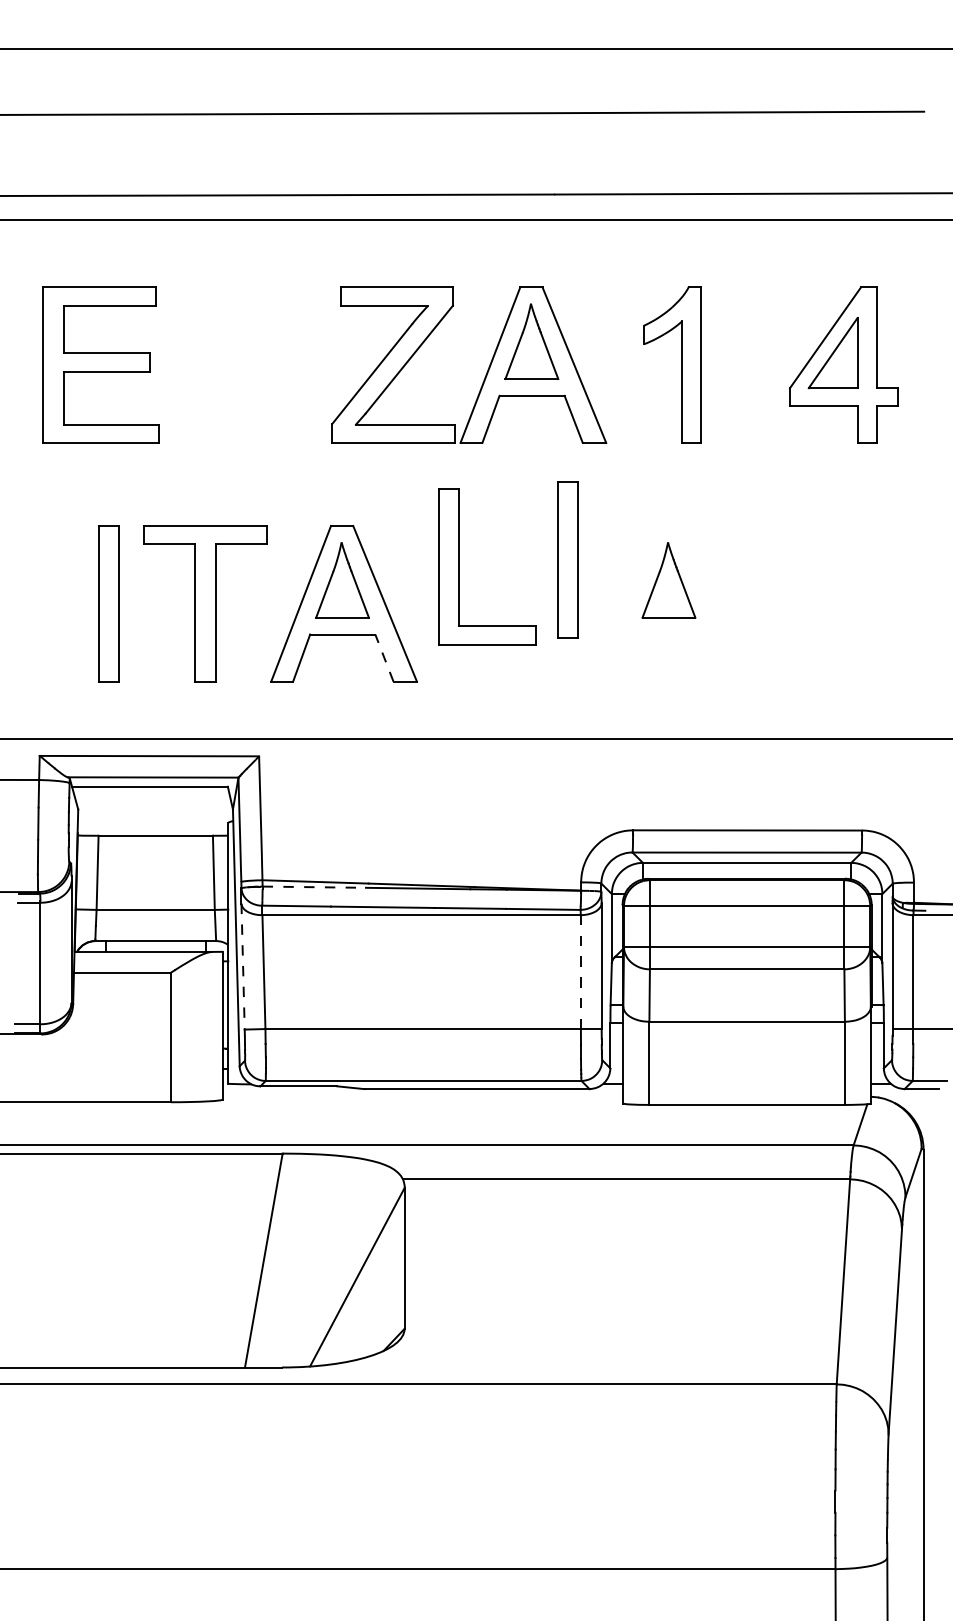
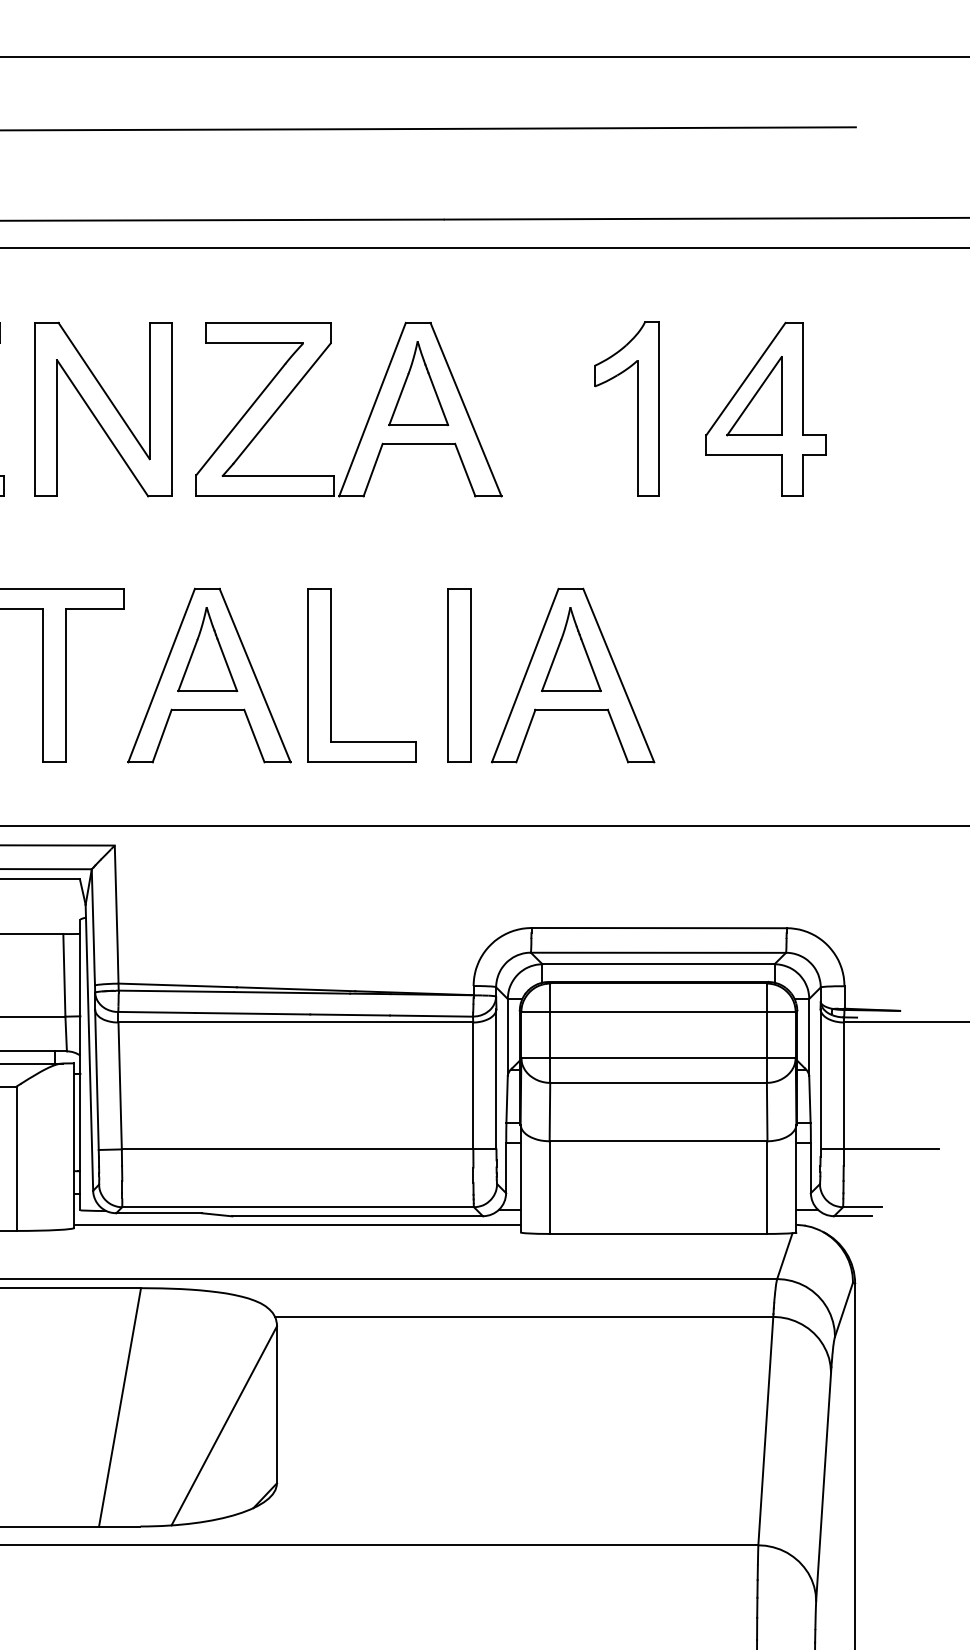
part: (248, 364) -> (102, 408), added
part: (681, 364) -> (636, 408), moved
part: (567, 559) -> (458, 675), moved
part: (459, 566) -> (331, 675), moved
part: (670, 603) -> (573, 675), added
line: (384, 657) -> (254, 735), dashed -> solid
line: (314, 887) -> (176, 991), dashed -> solid
line: (243, 970) -> (97, 1084), dashed -> solid
line: (580, 972) -> (472, 1086), dashed -> solid
line: (422, 1096) -> (296, 1224), added

